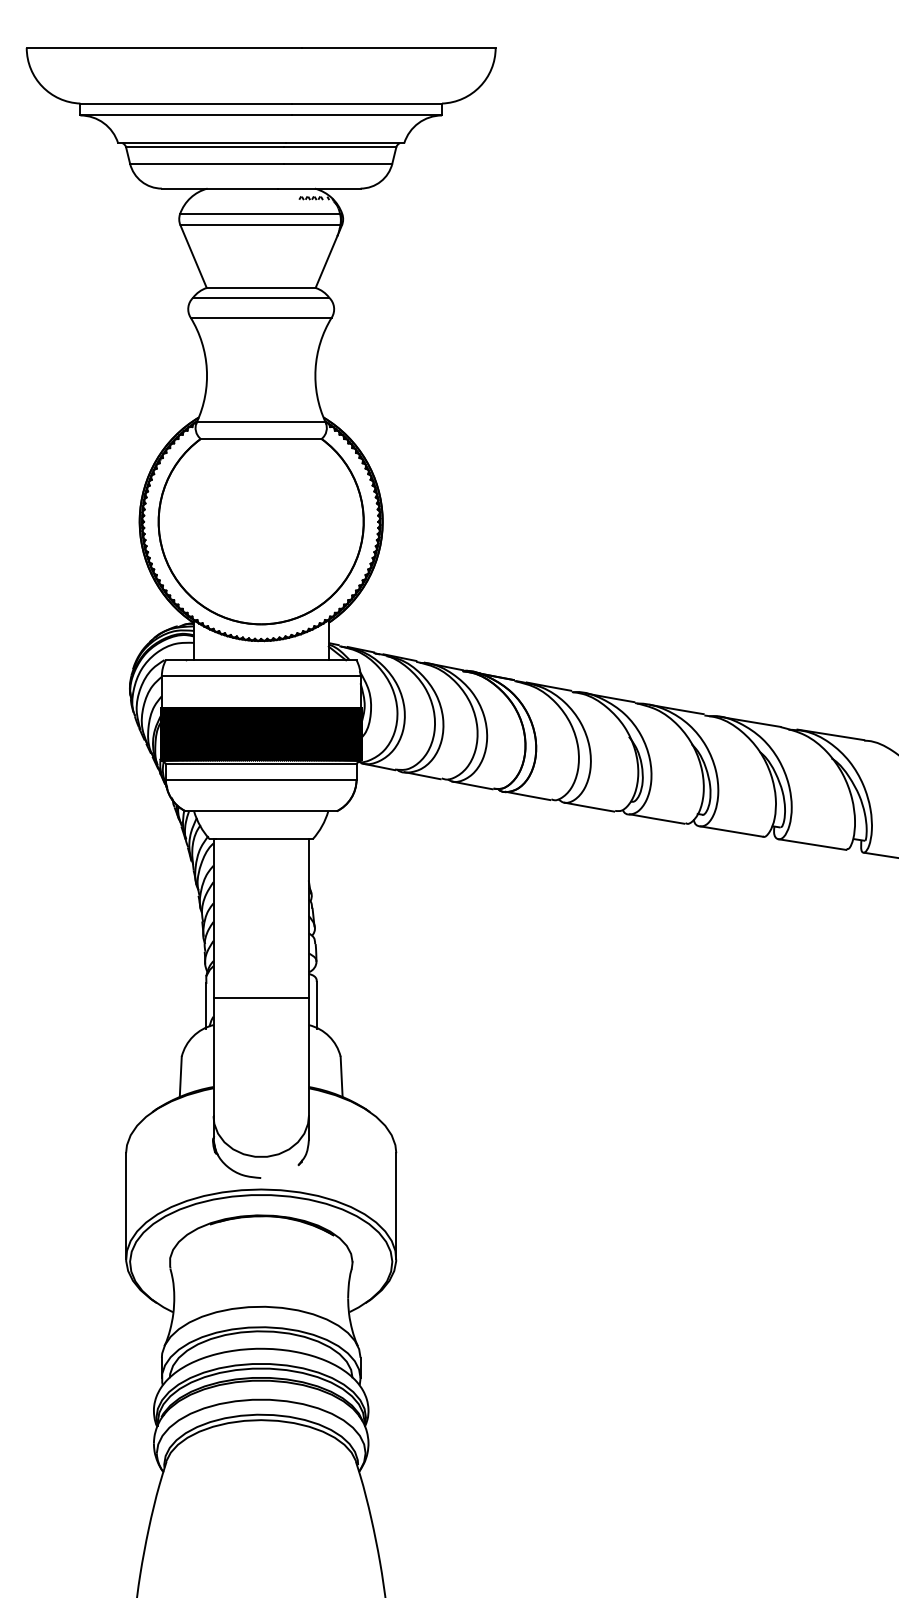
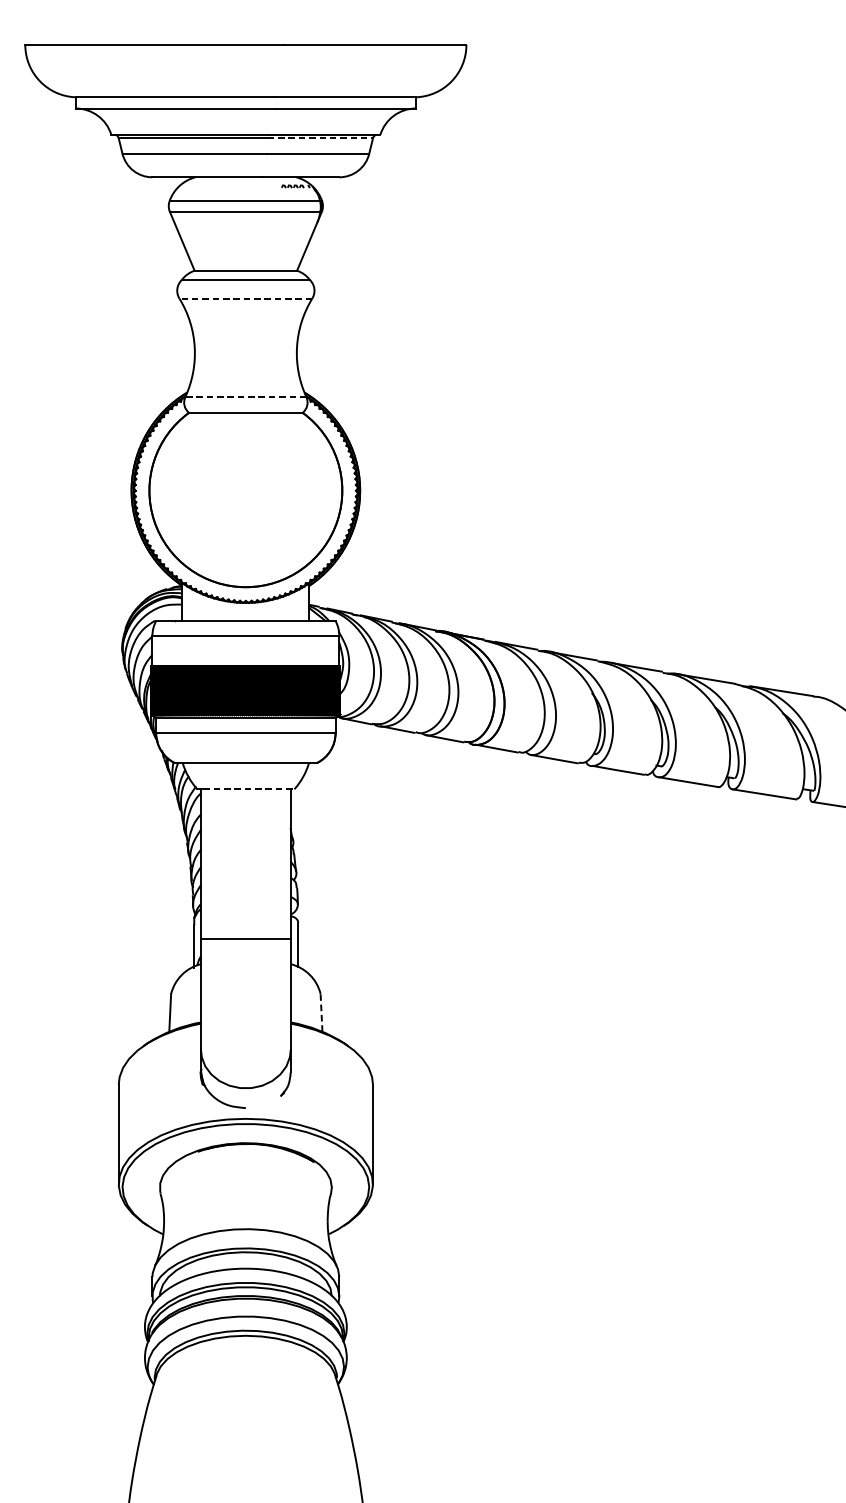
line: (340, 147) -> (320, 138), solid -> dashed
line: (261, 317) -> (246, 298), solid -> dashed
line: (260, 422) -> (245, 397), solid -> dashed
line: (264, 839) -> (248, 789), solid -> dashed
line: (341, 1076) -> (321, 1012), solid -> dashed

